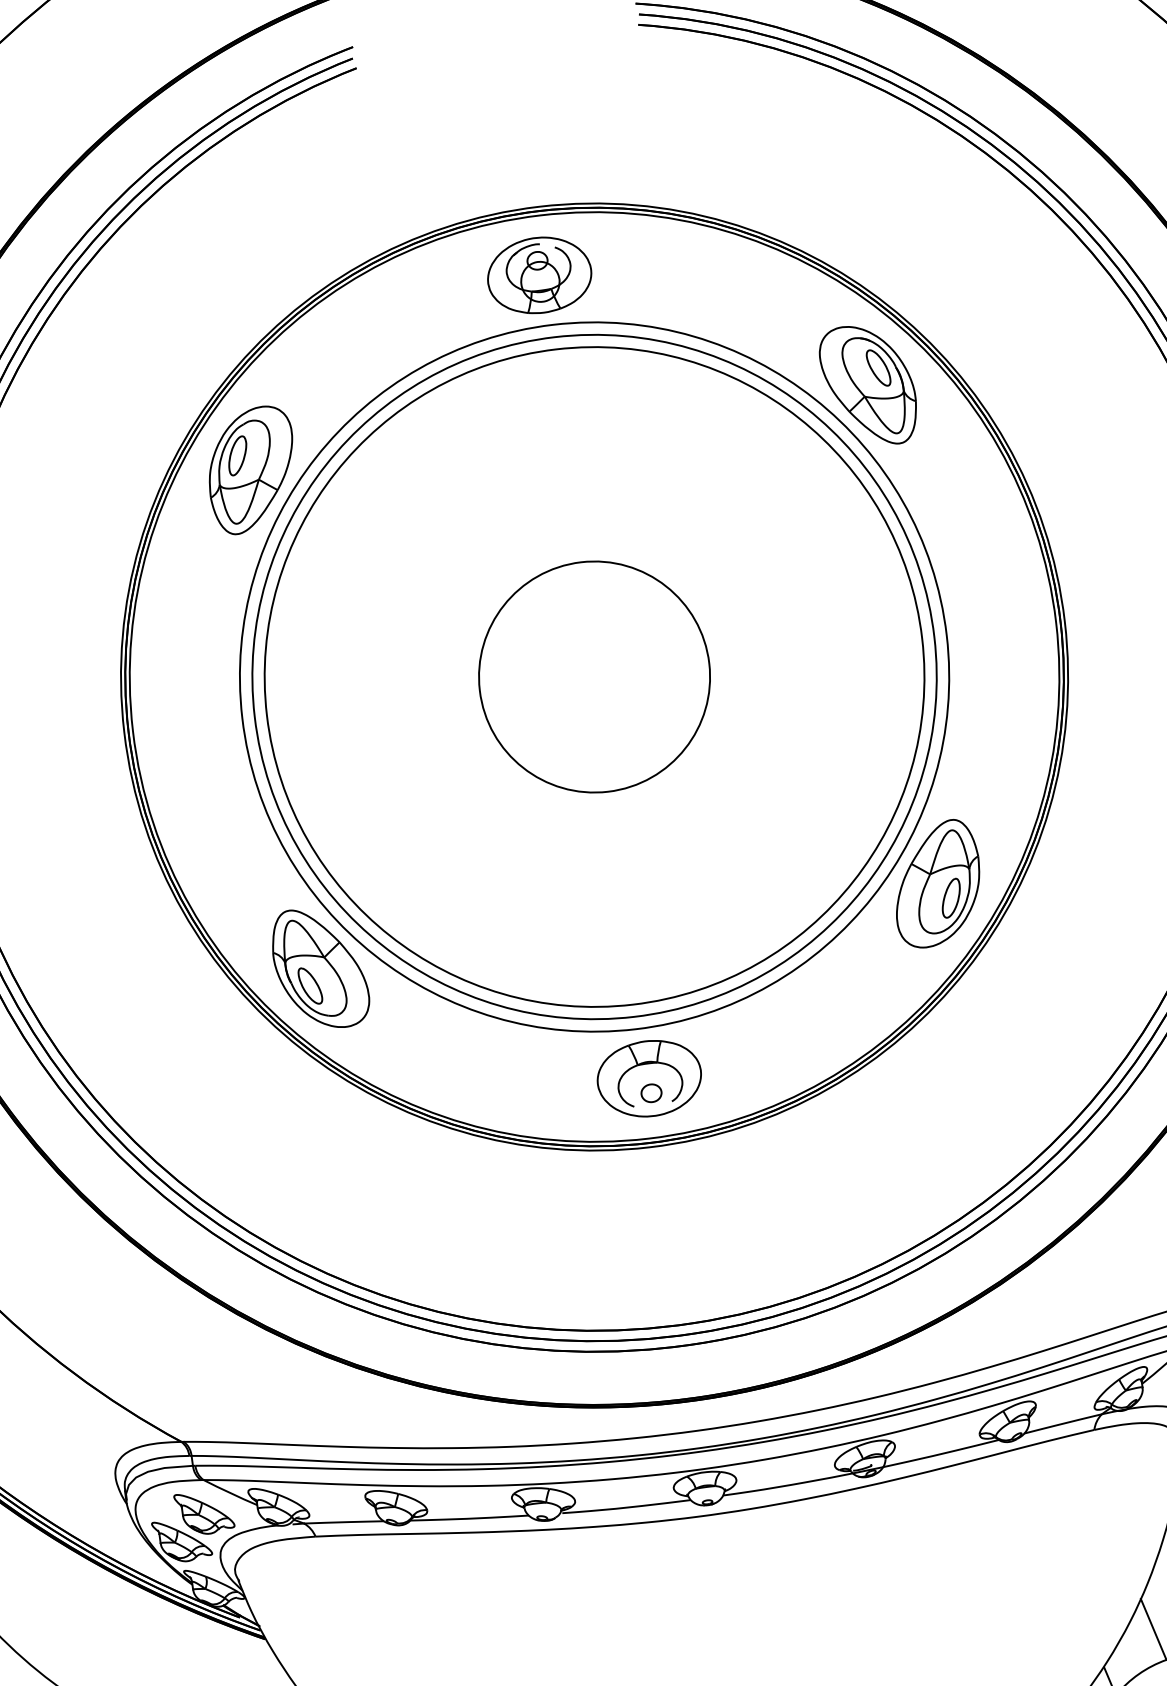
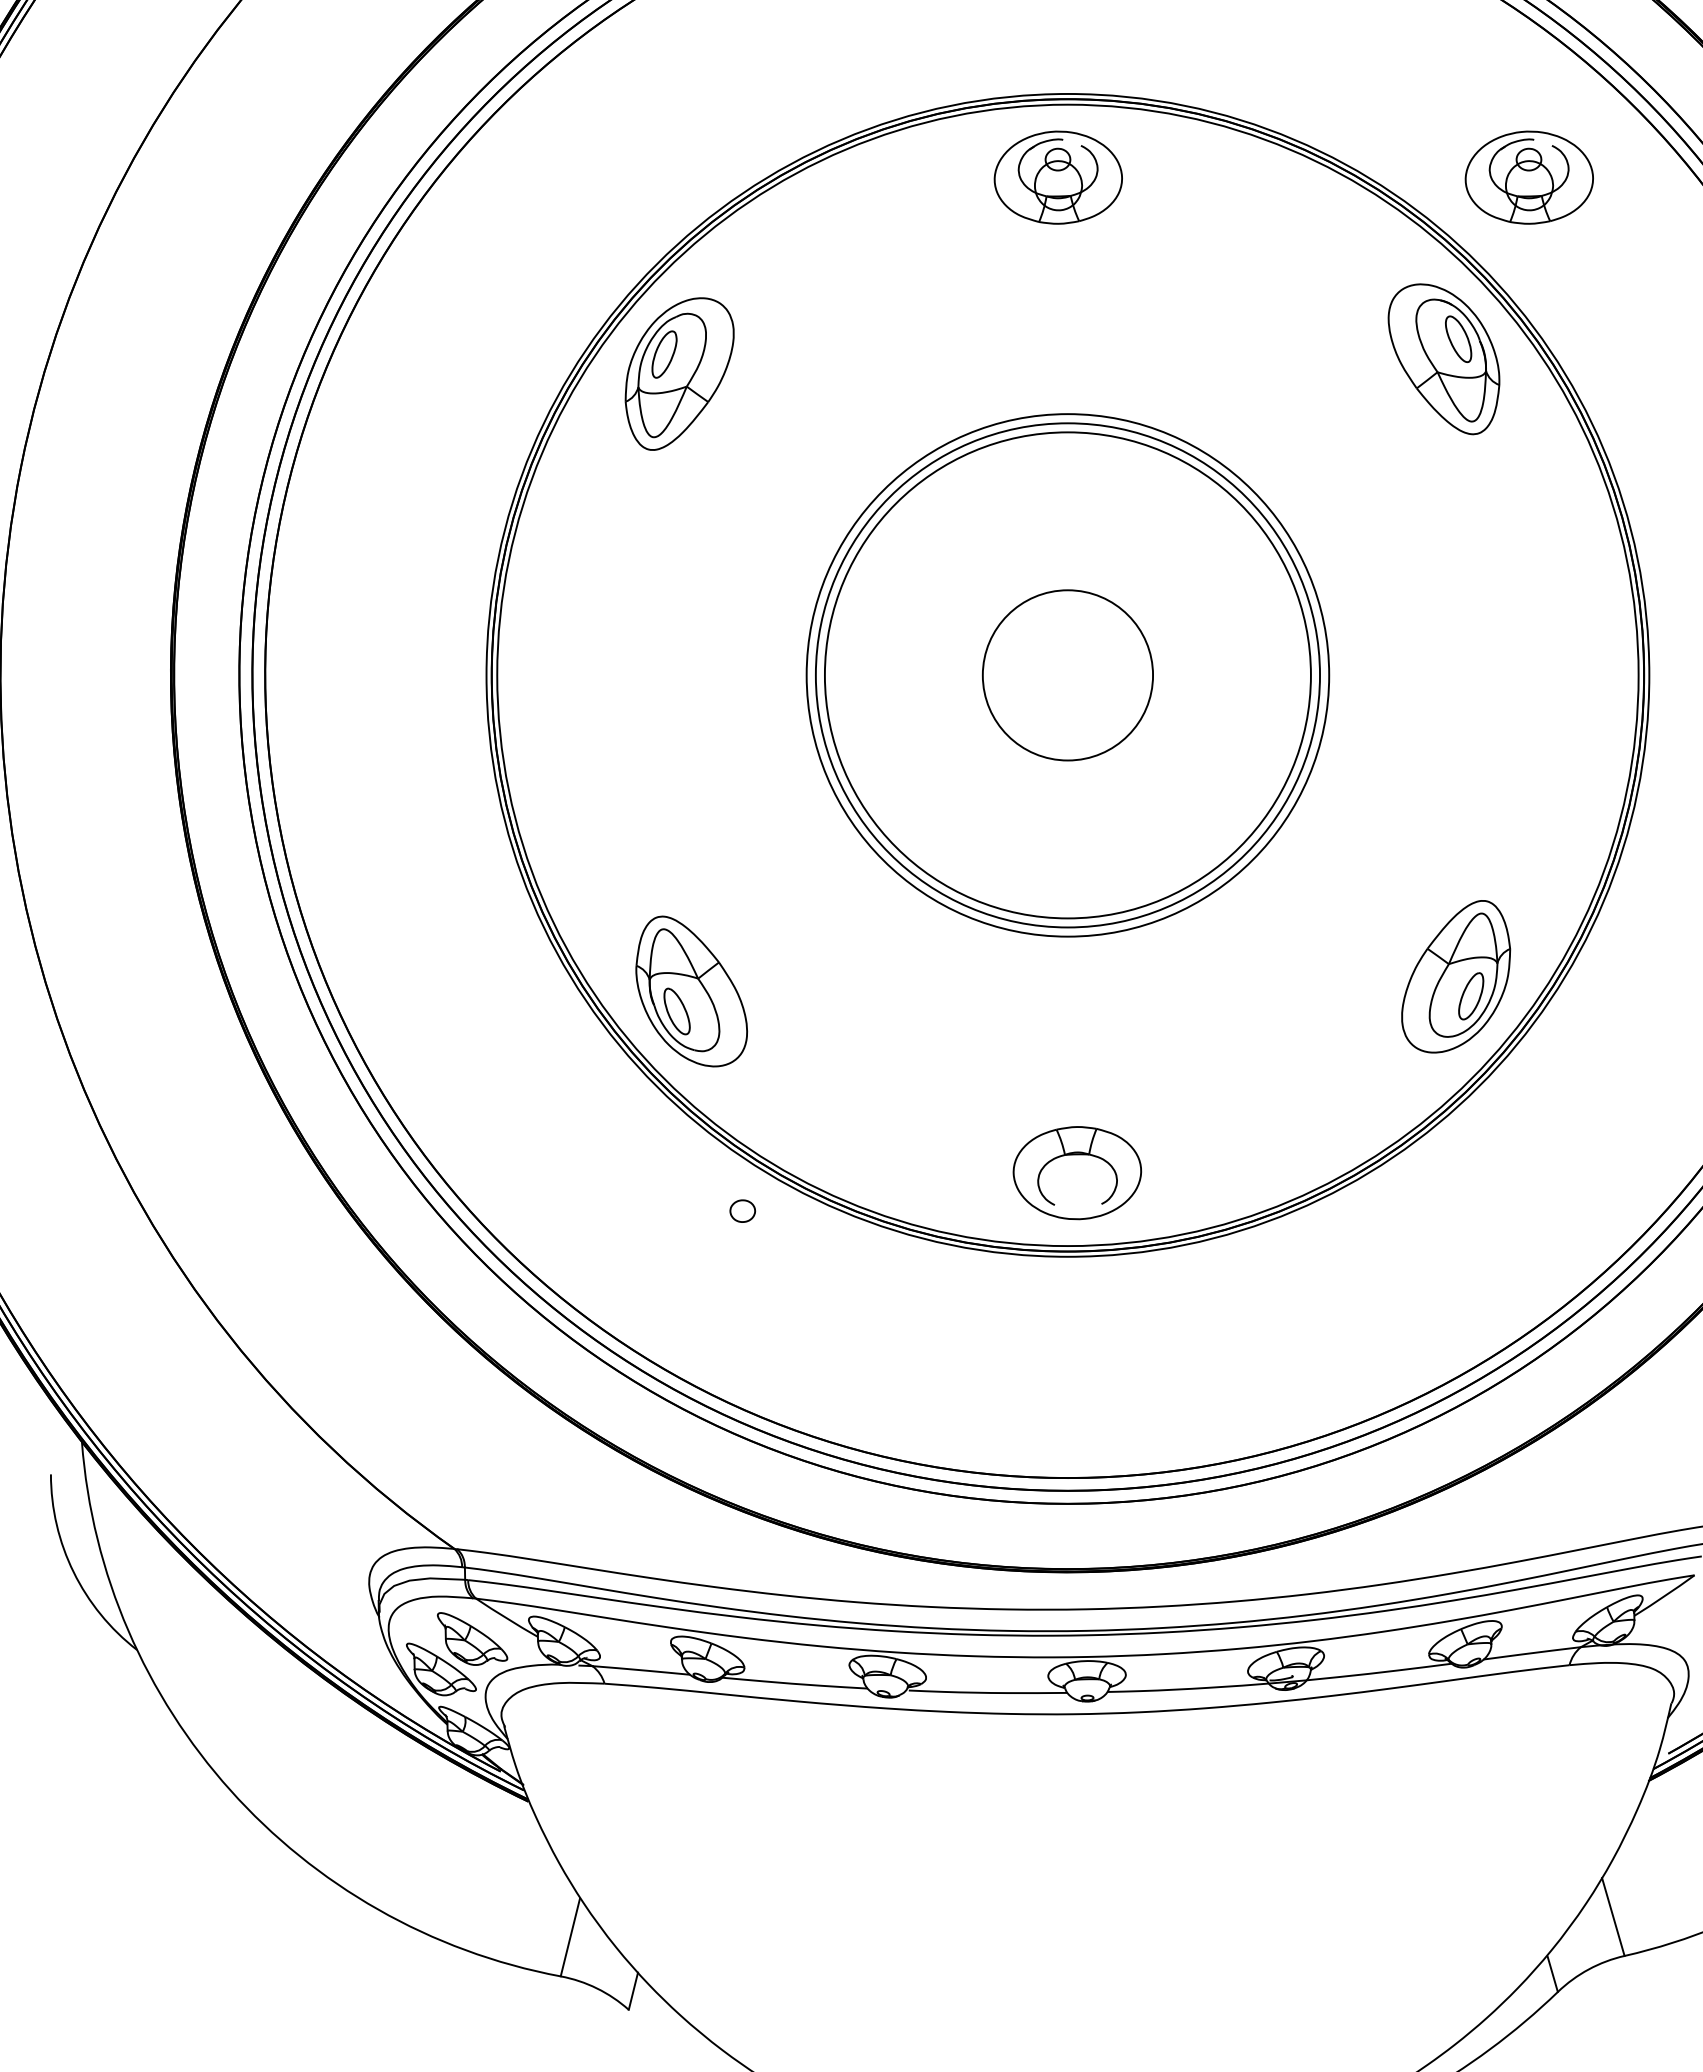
part: (919, 230) -> (1528, 177), added
circle: (594, 676) -> (1067, 674), size x0.6
circle: (594, 677) -> (1067, 675), size x0.6
circle: (594, 677) -> (1067, 675), size x0.6
circle: (594, 677) -> (1067, 675), size x0.6
part: (651, 1092) -> (742, 1210), moved

